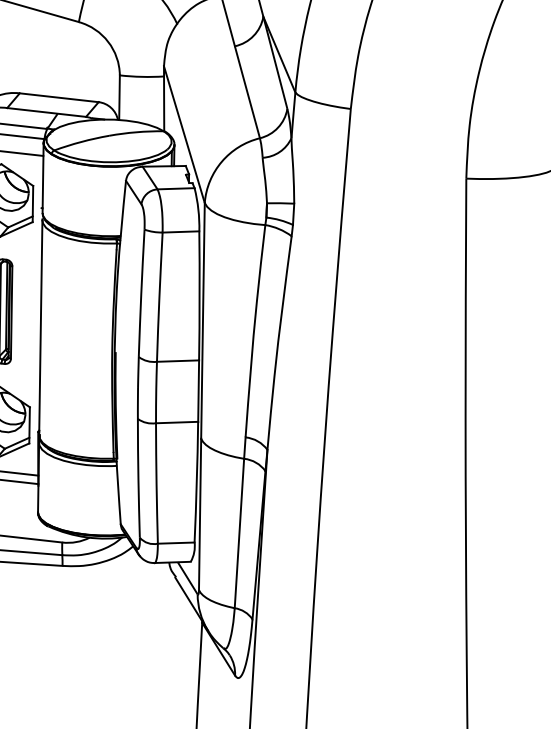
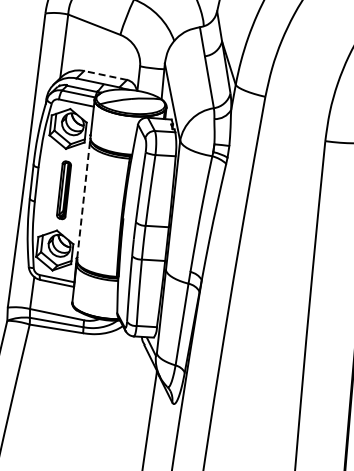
line: (59, 97) -> (105, 75), solid -> dashed
line: (40, 328) -> (83, 201), solid -> dashed

